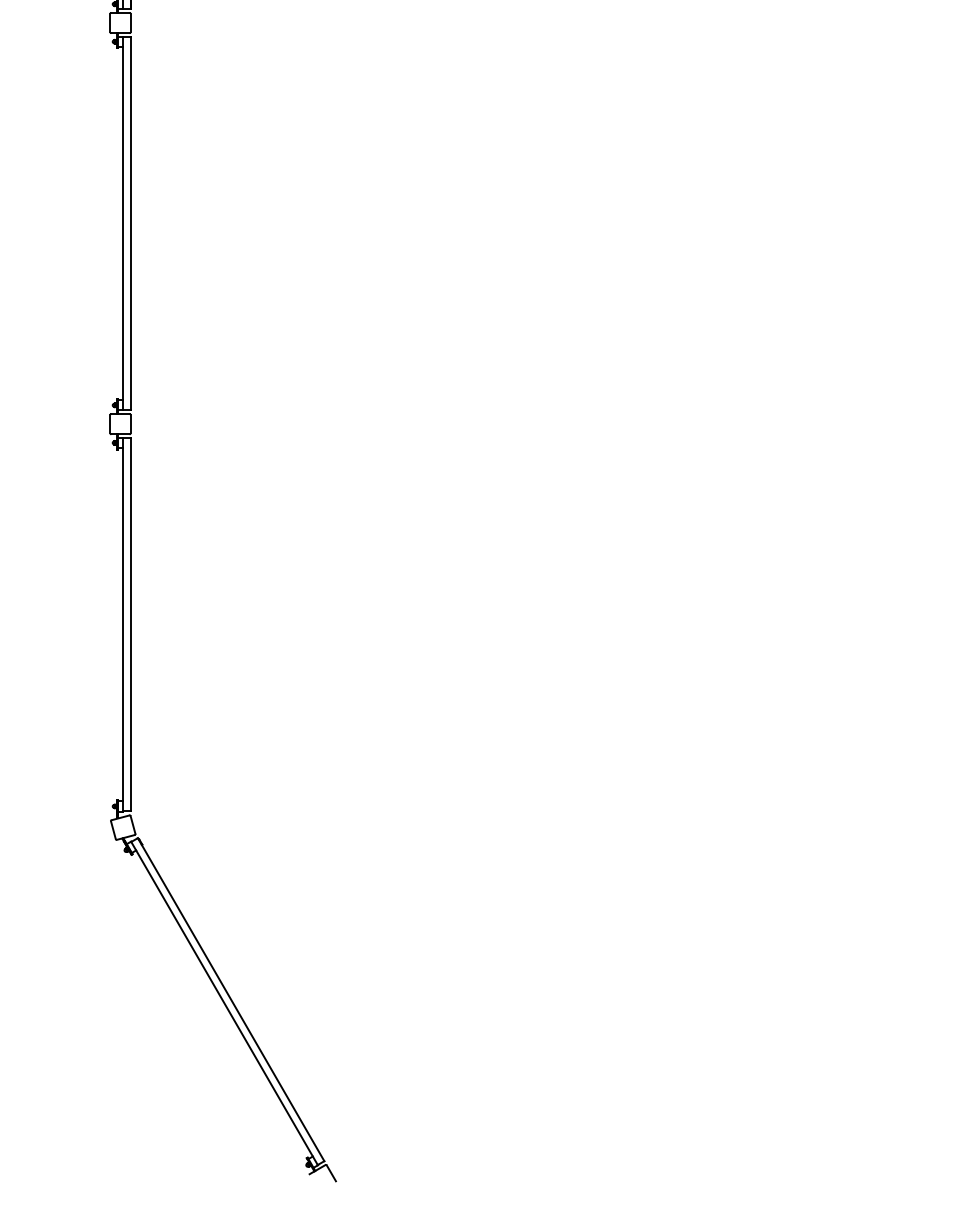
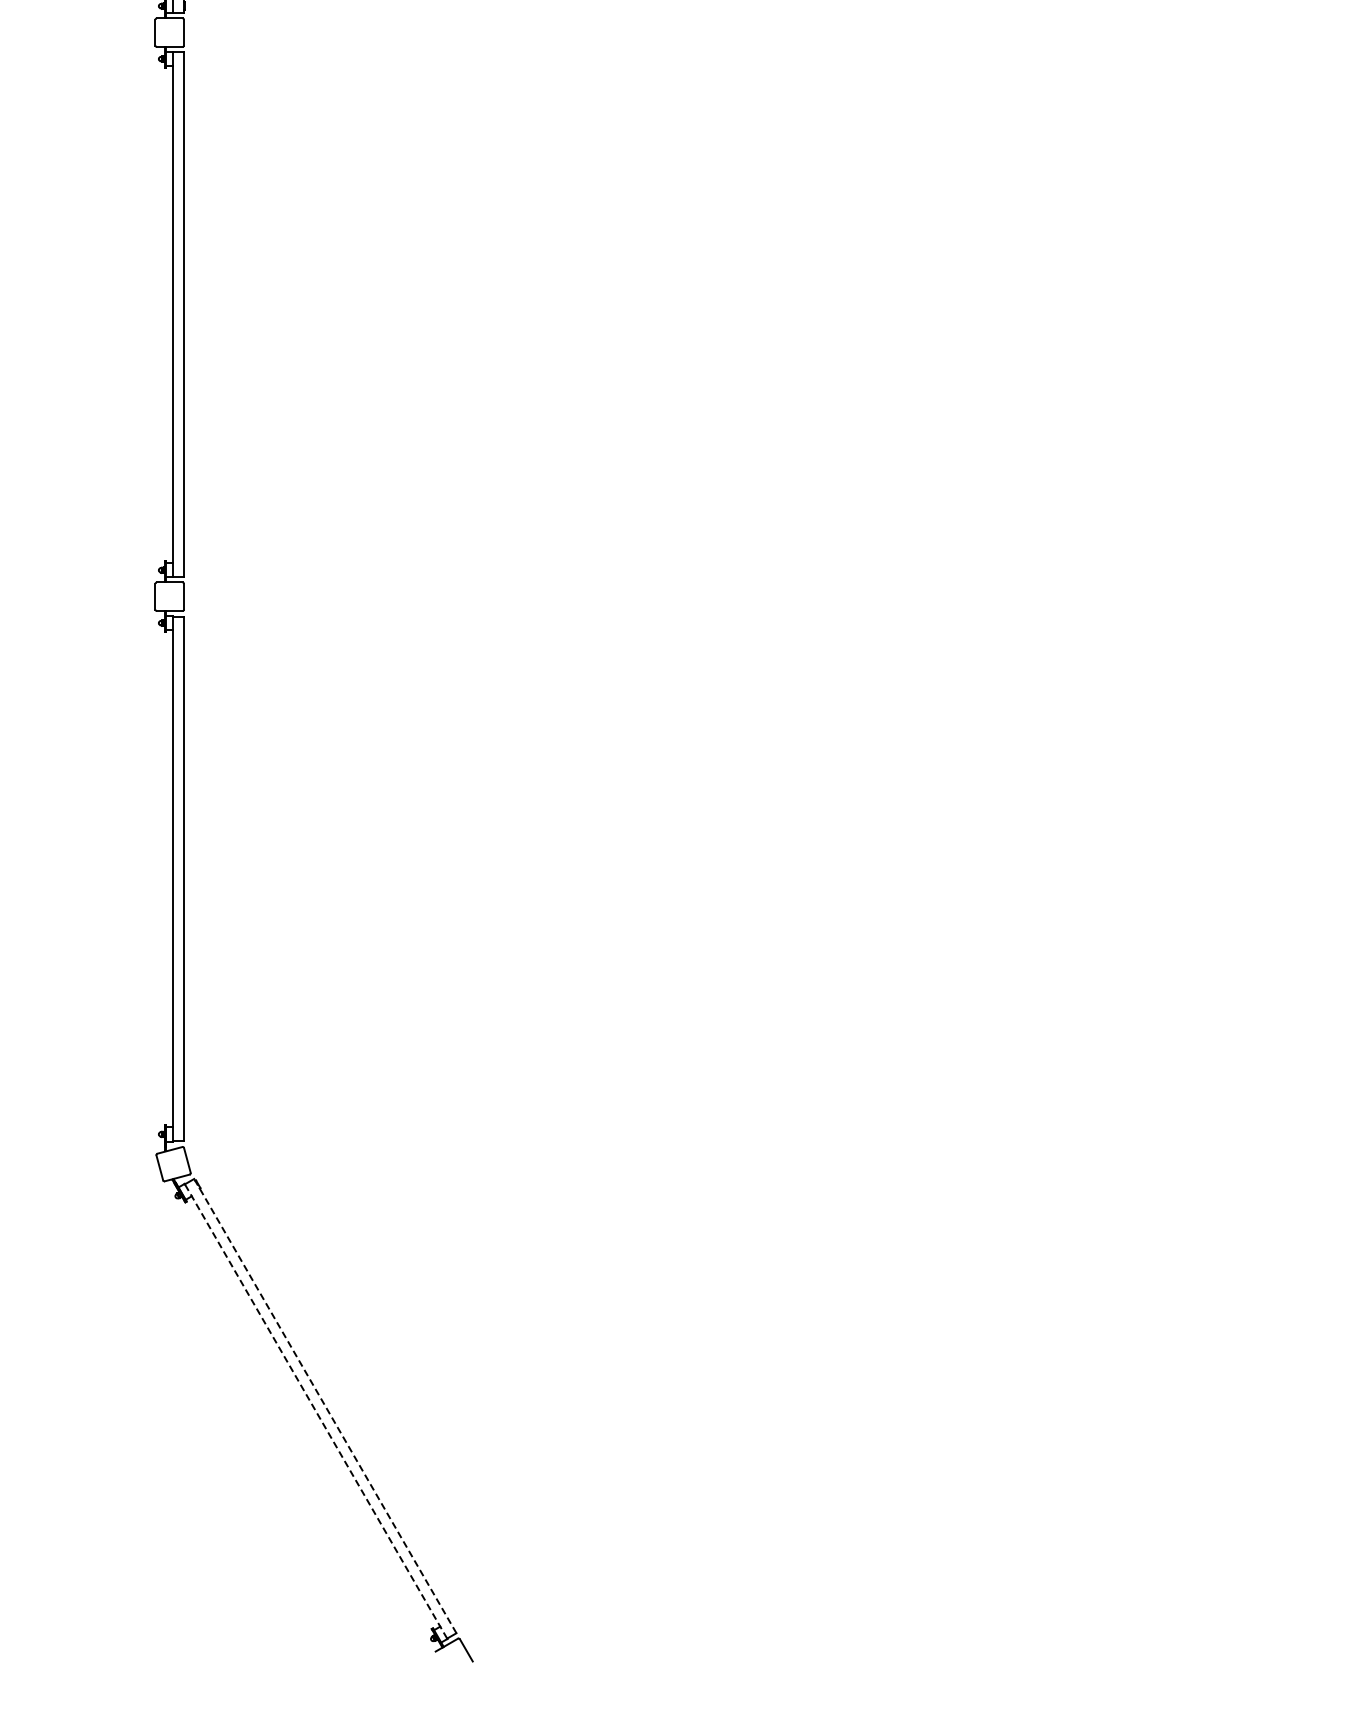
line: (231, 999) -> (325, 1405), solid -> dashed
line: (224, 1003) -> (315, 1411), solid -> dashed

